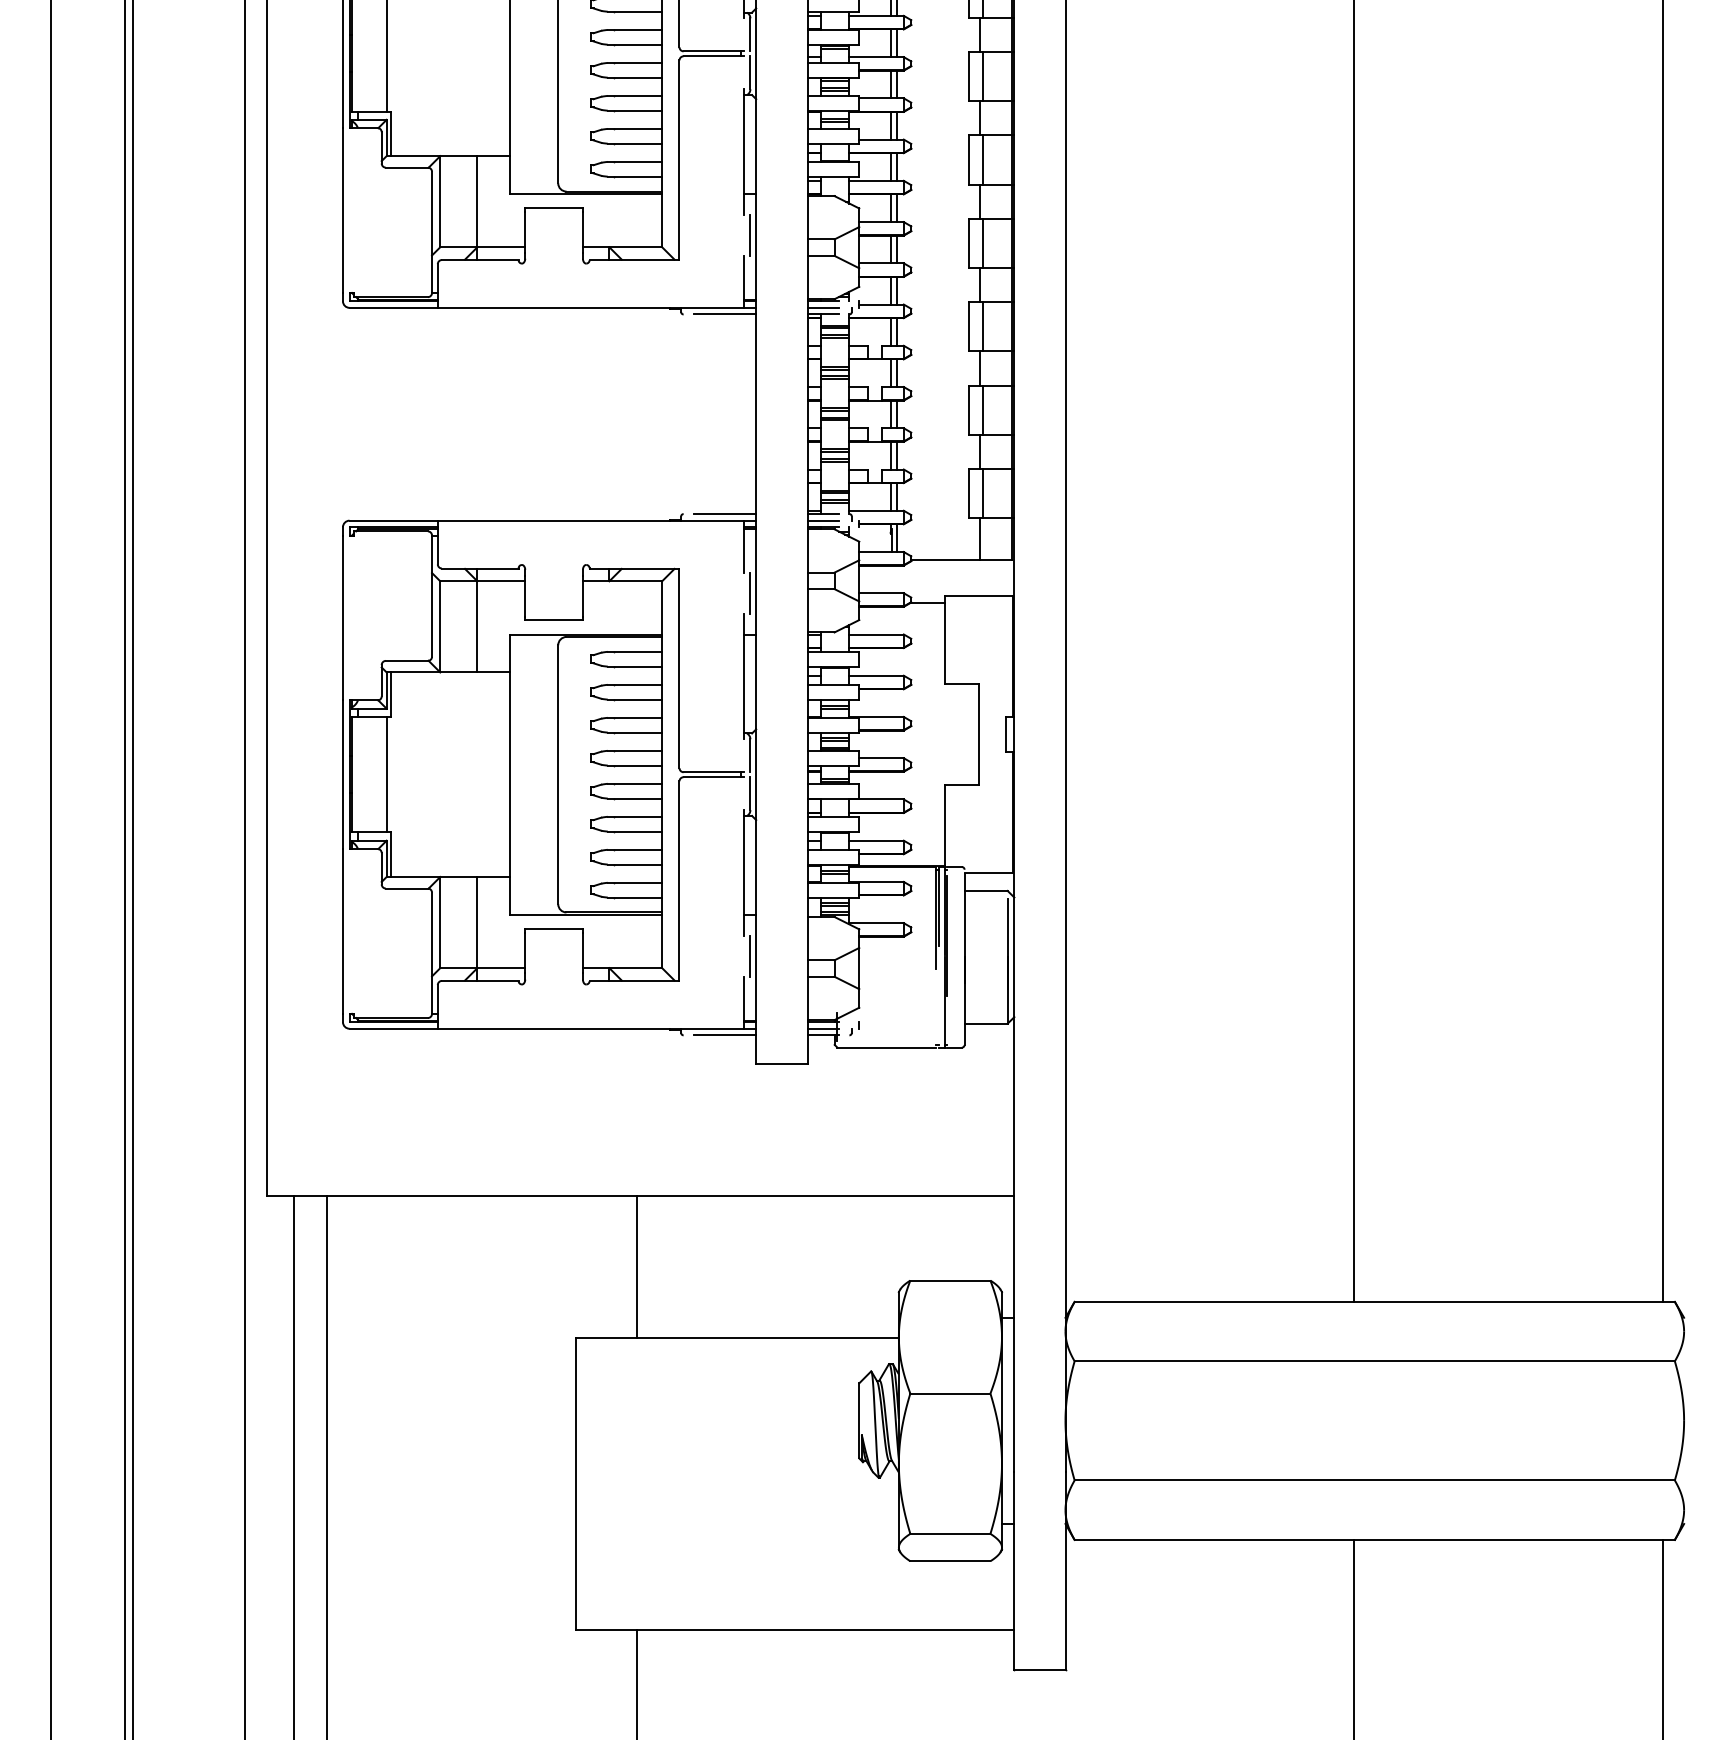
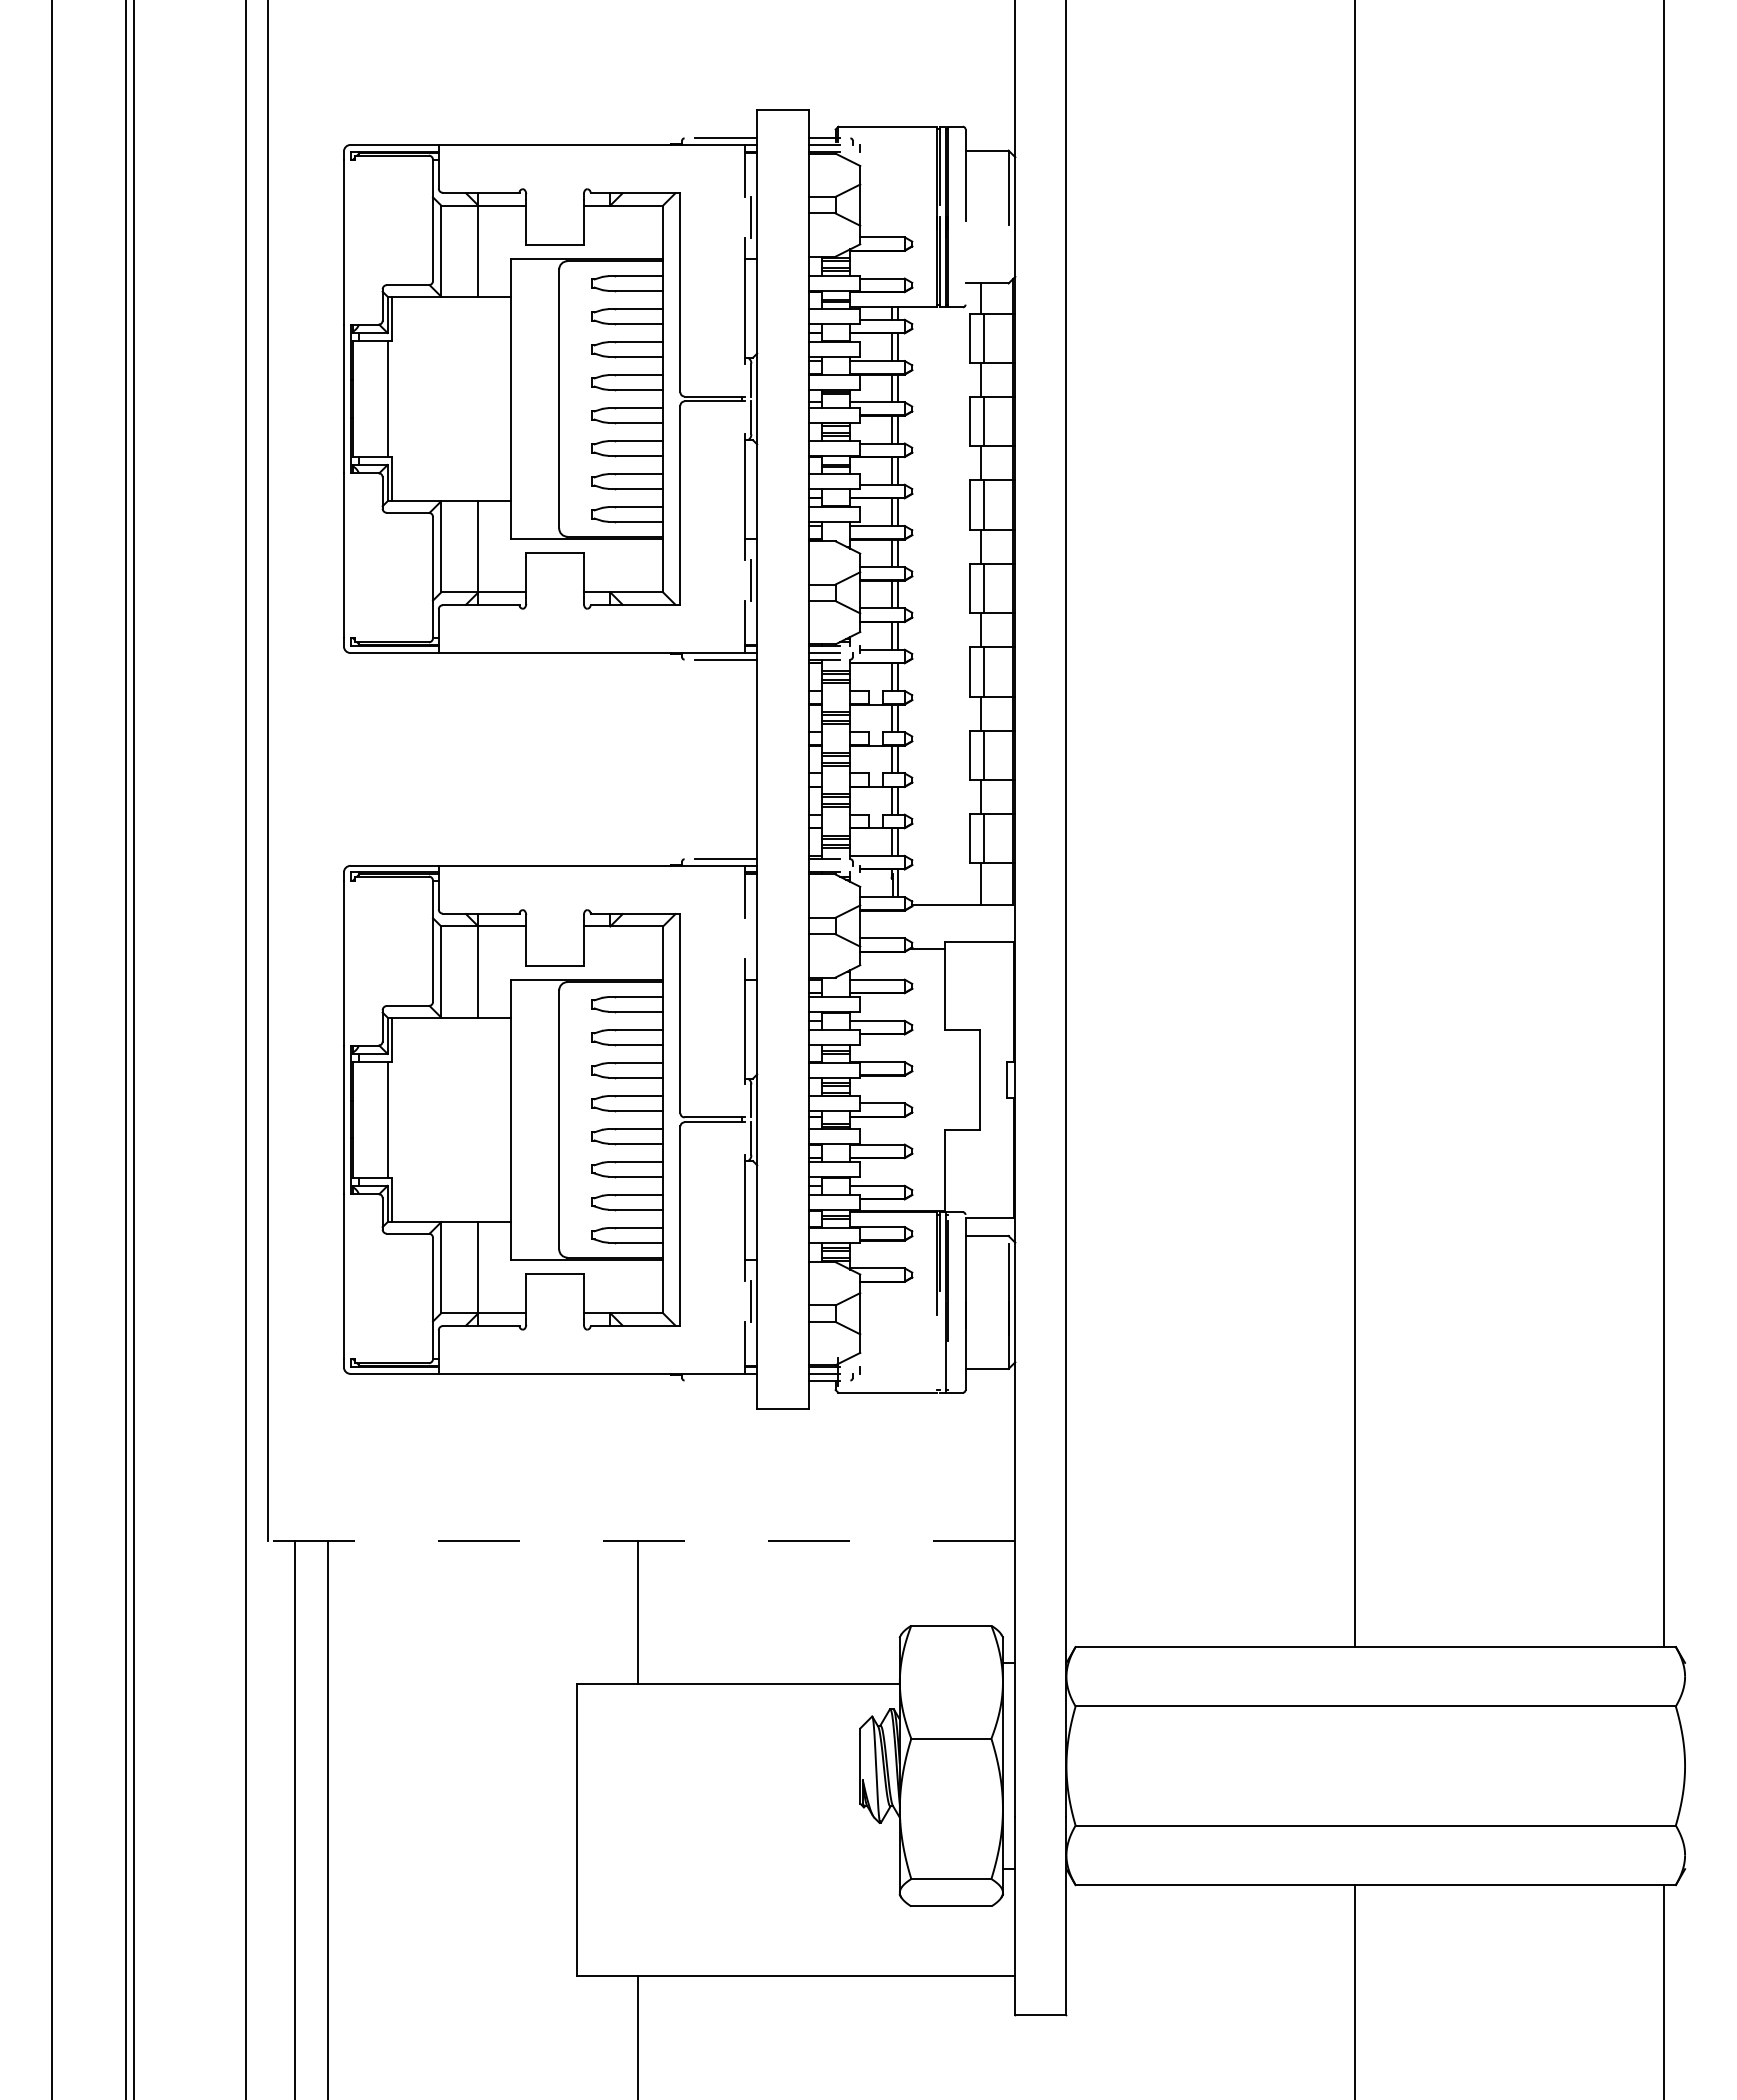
line: (823, 520) -> (824, 865), removed
line: (750, 593) -> (751, 938), removed
line: (725, 1035) -> (726, 1380), removed
line: (640, 1195) -> (641, 1540), solid -> dashed

